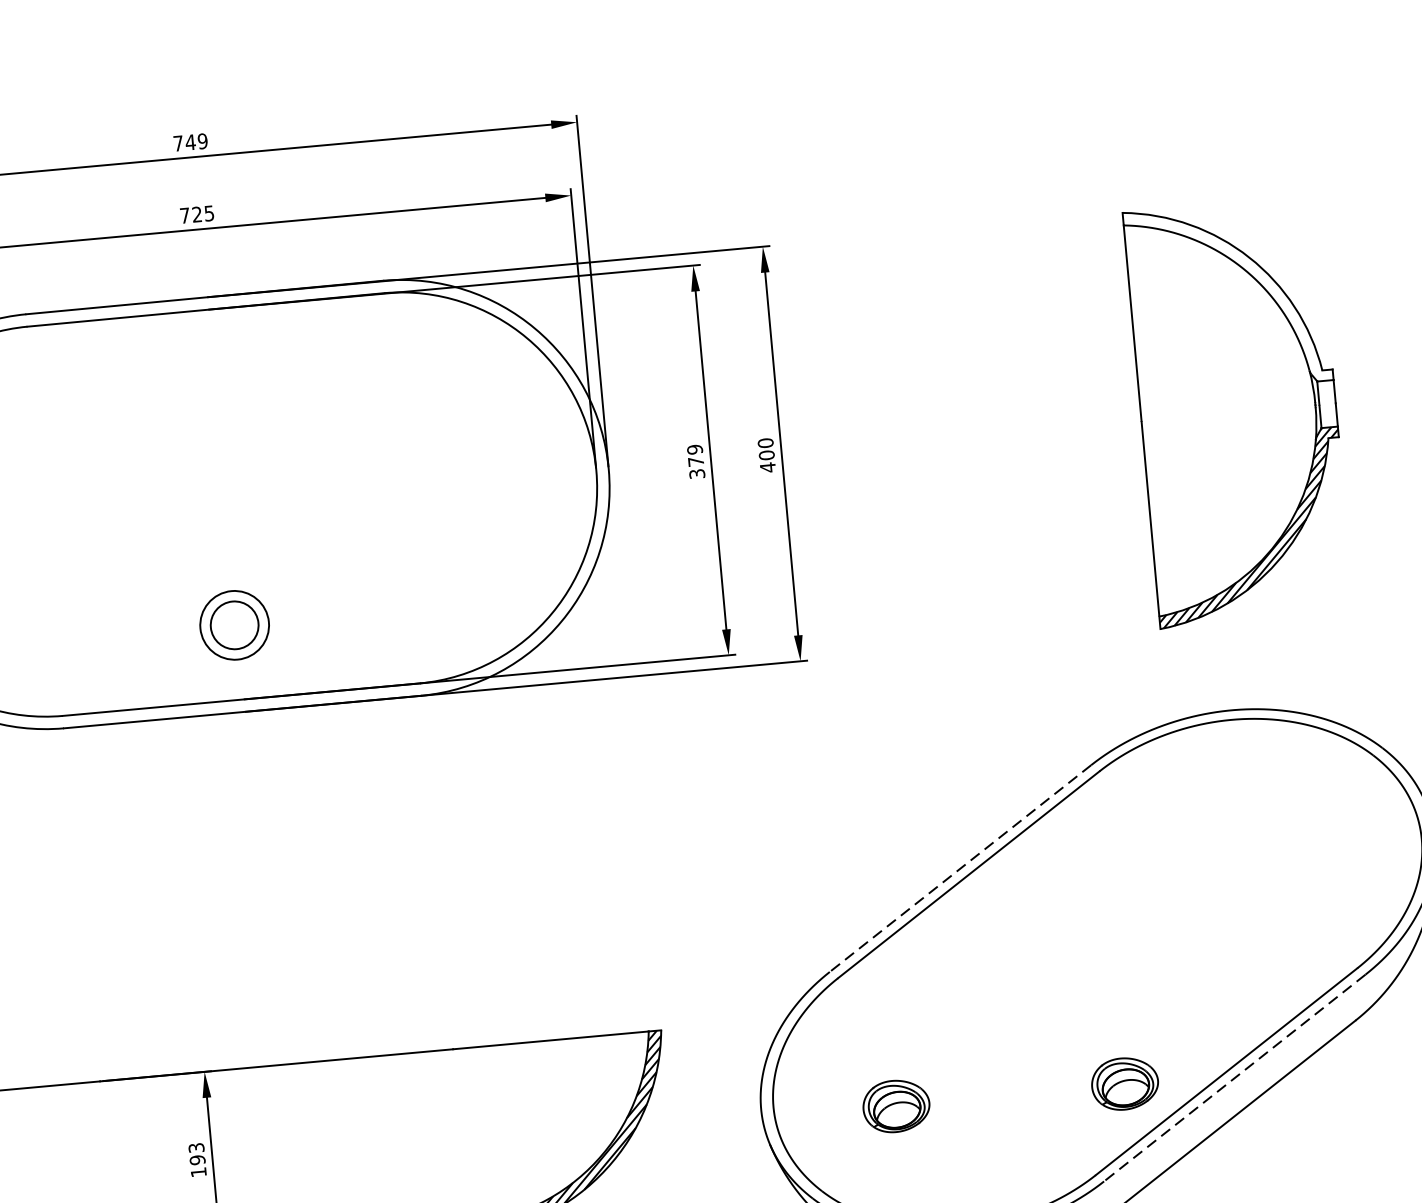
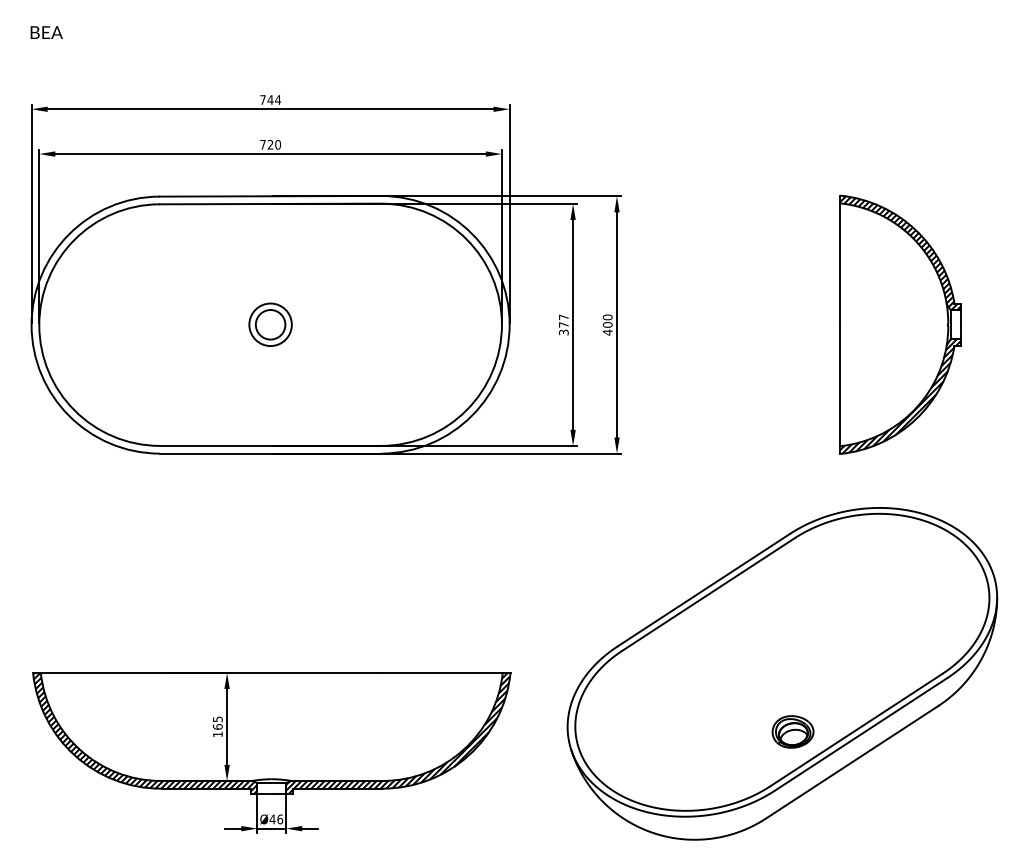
text: (203, 140) -> (278, 99), 749 -> 744
text: (209, 212) -> (278, 144), 725 -> 720
hatch: (1227, 295) -> (900, 252), added
text: (694, 449) -> (563, 317), 379 -> 377
part: (234, 624) -> (270, 324), moved
line: (960, 869) -> (703, 590), dashed -> solid
line: (1234, 1078) -> (860, 734), dashed -> solid
part: (895, 1105) -> (650, 732), removed
text: (196, 1153) -> (217, 722), 193 -> 165

